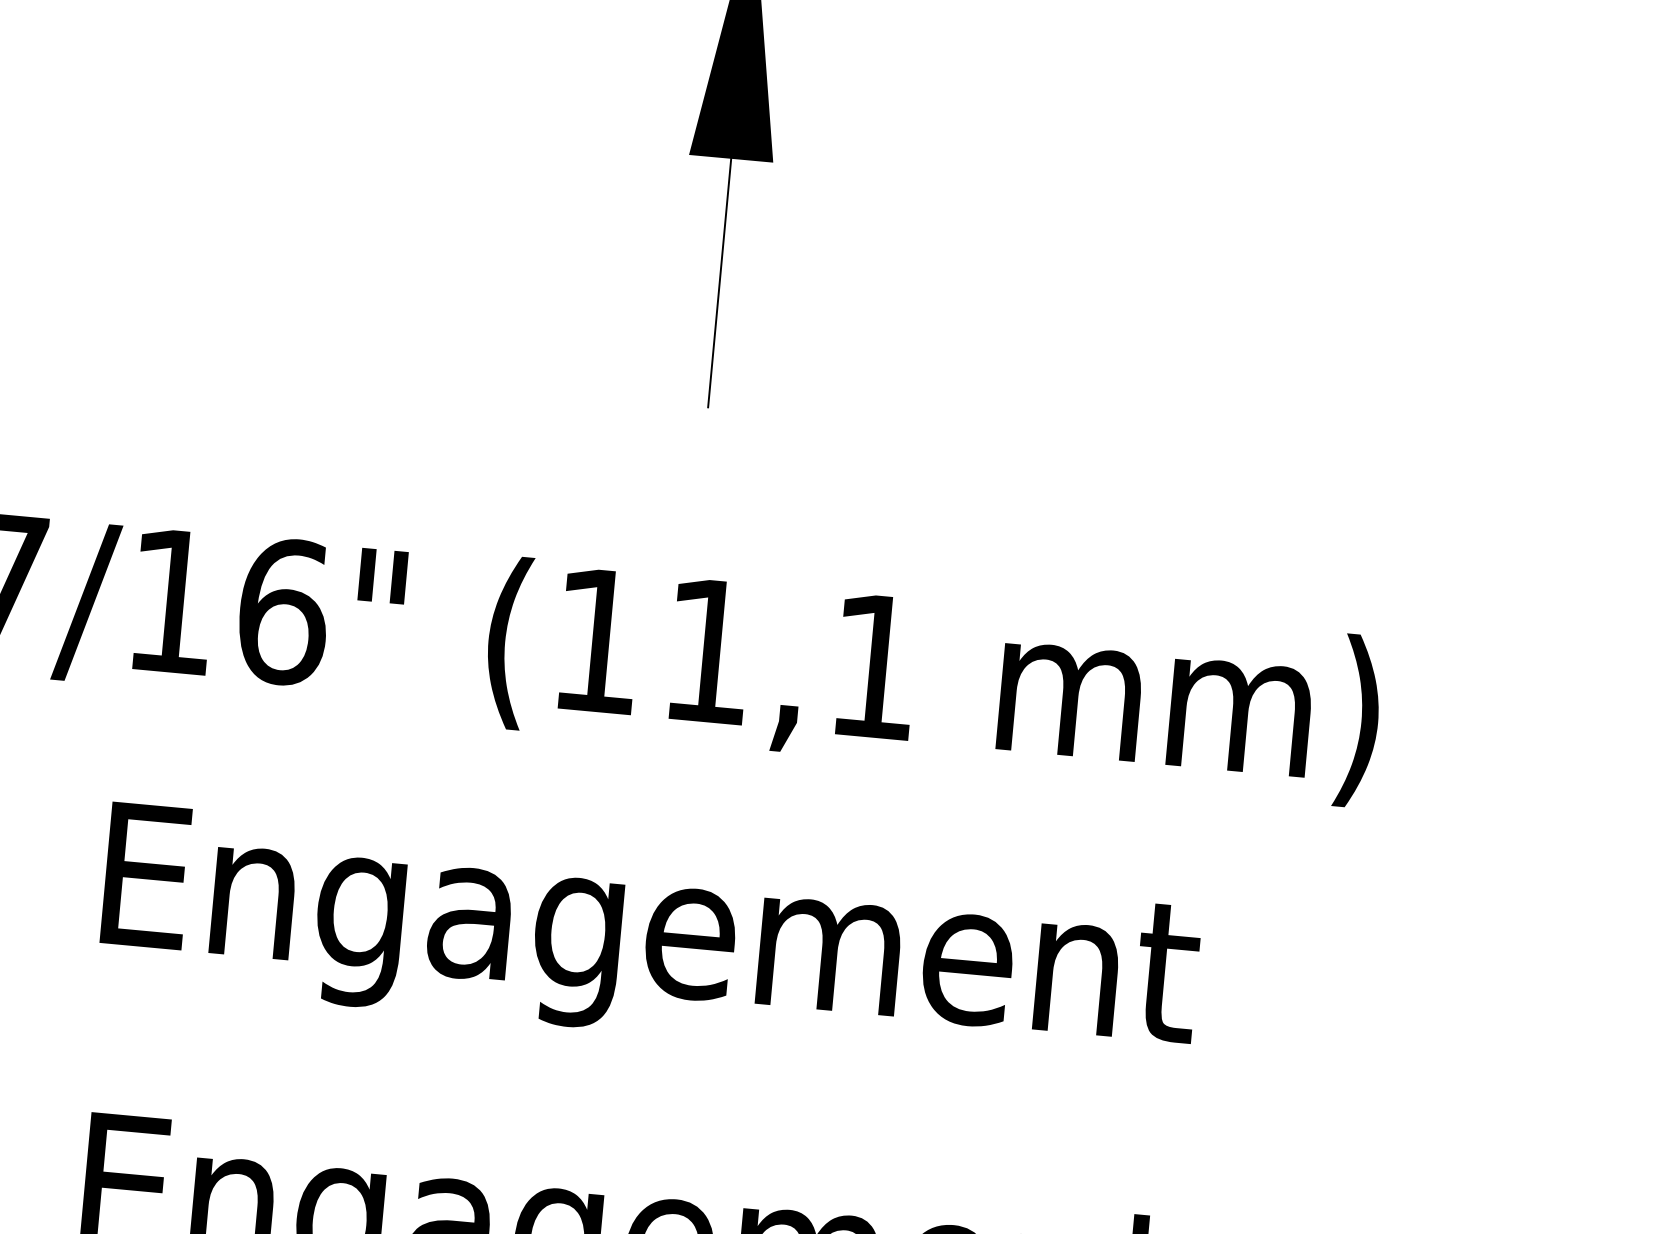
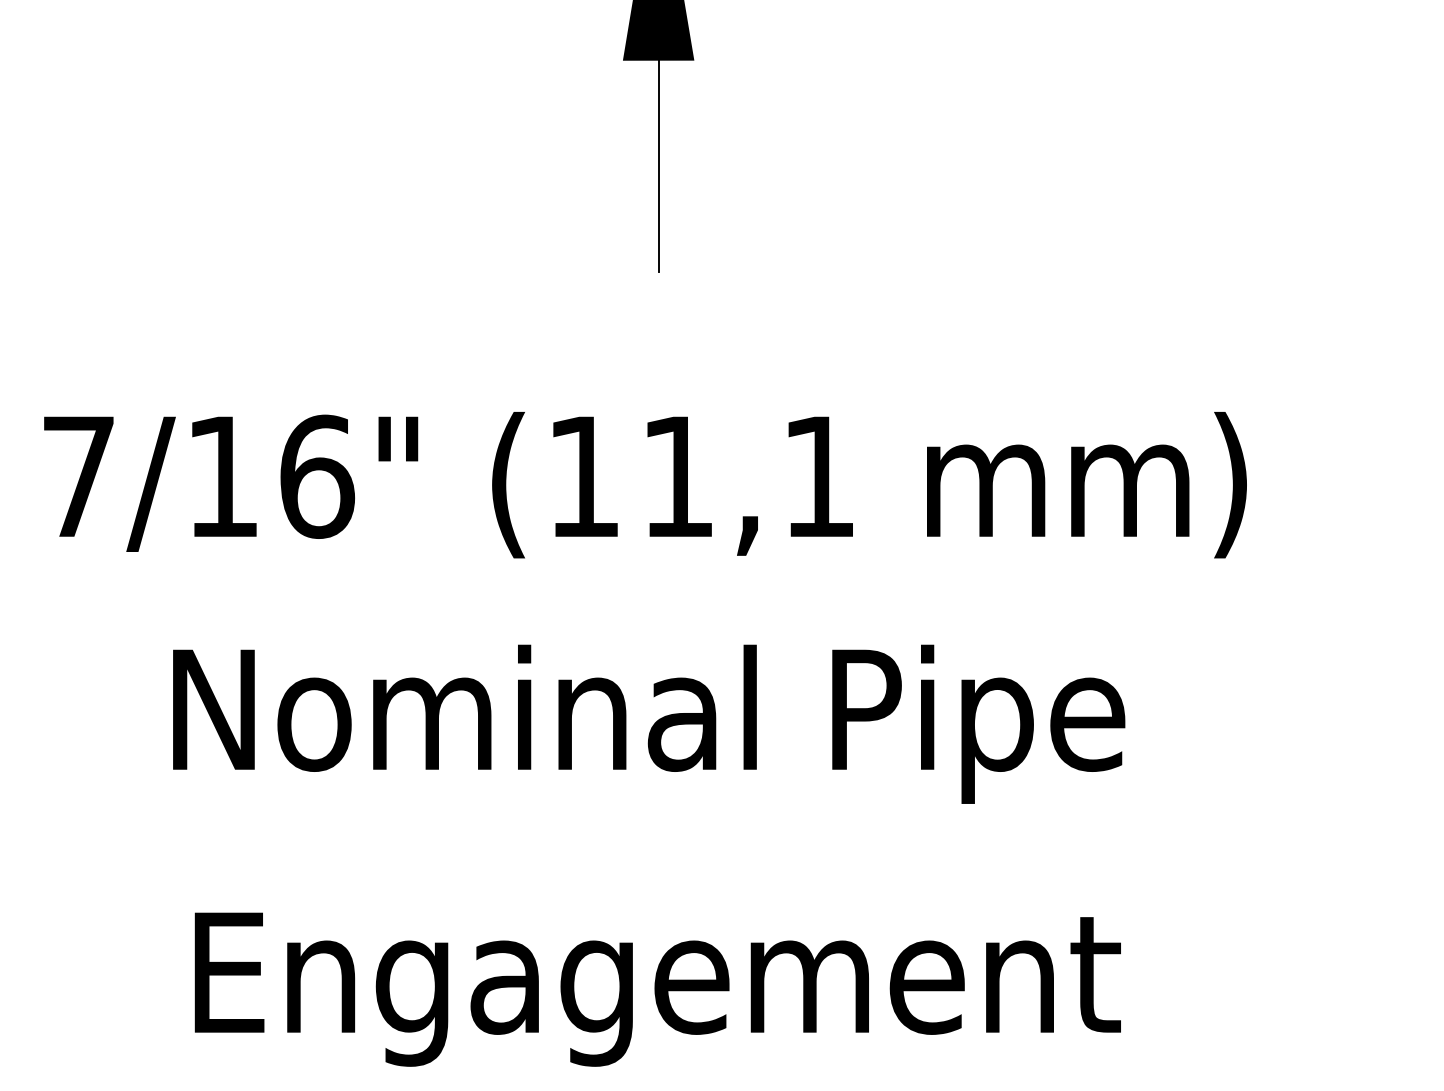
text: (647, 938) -> (649, 723), Engagement -> Nominal Pipe

